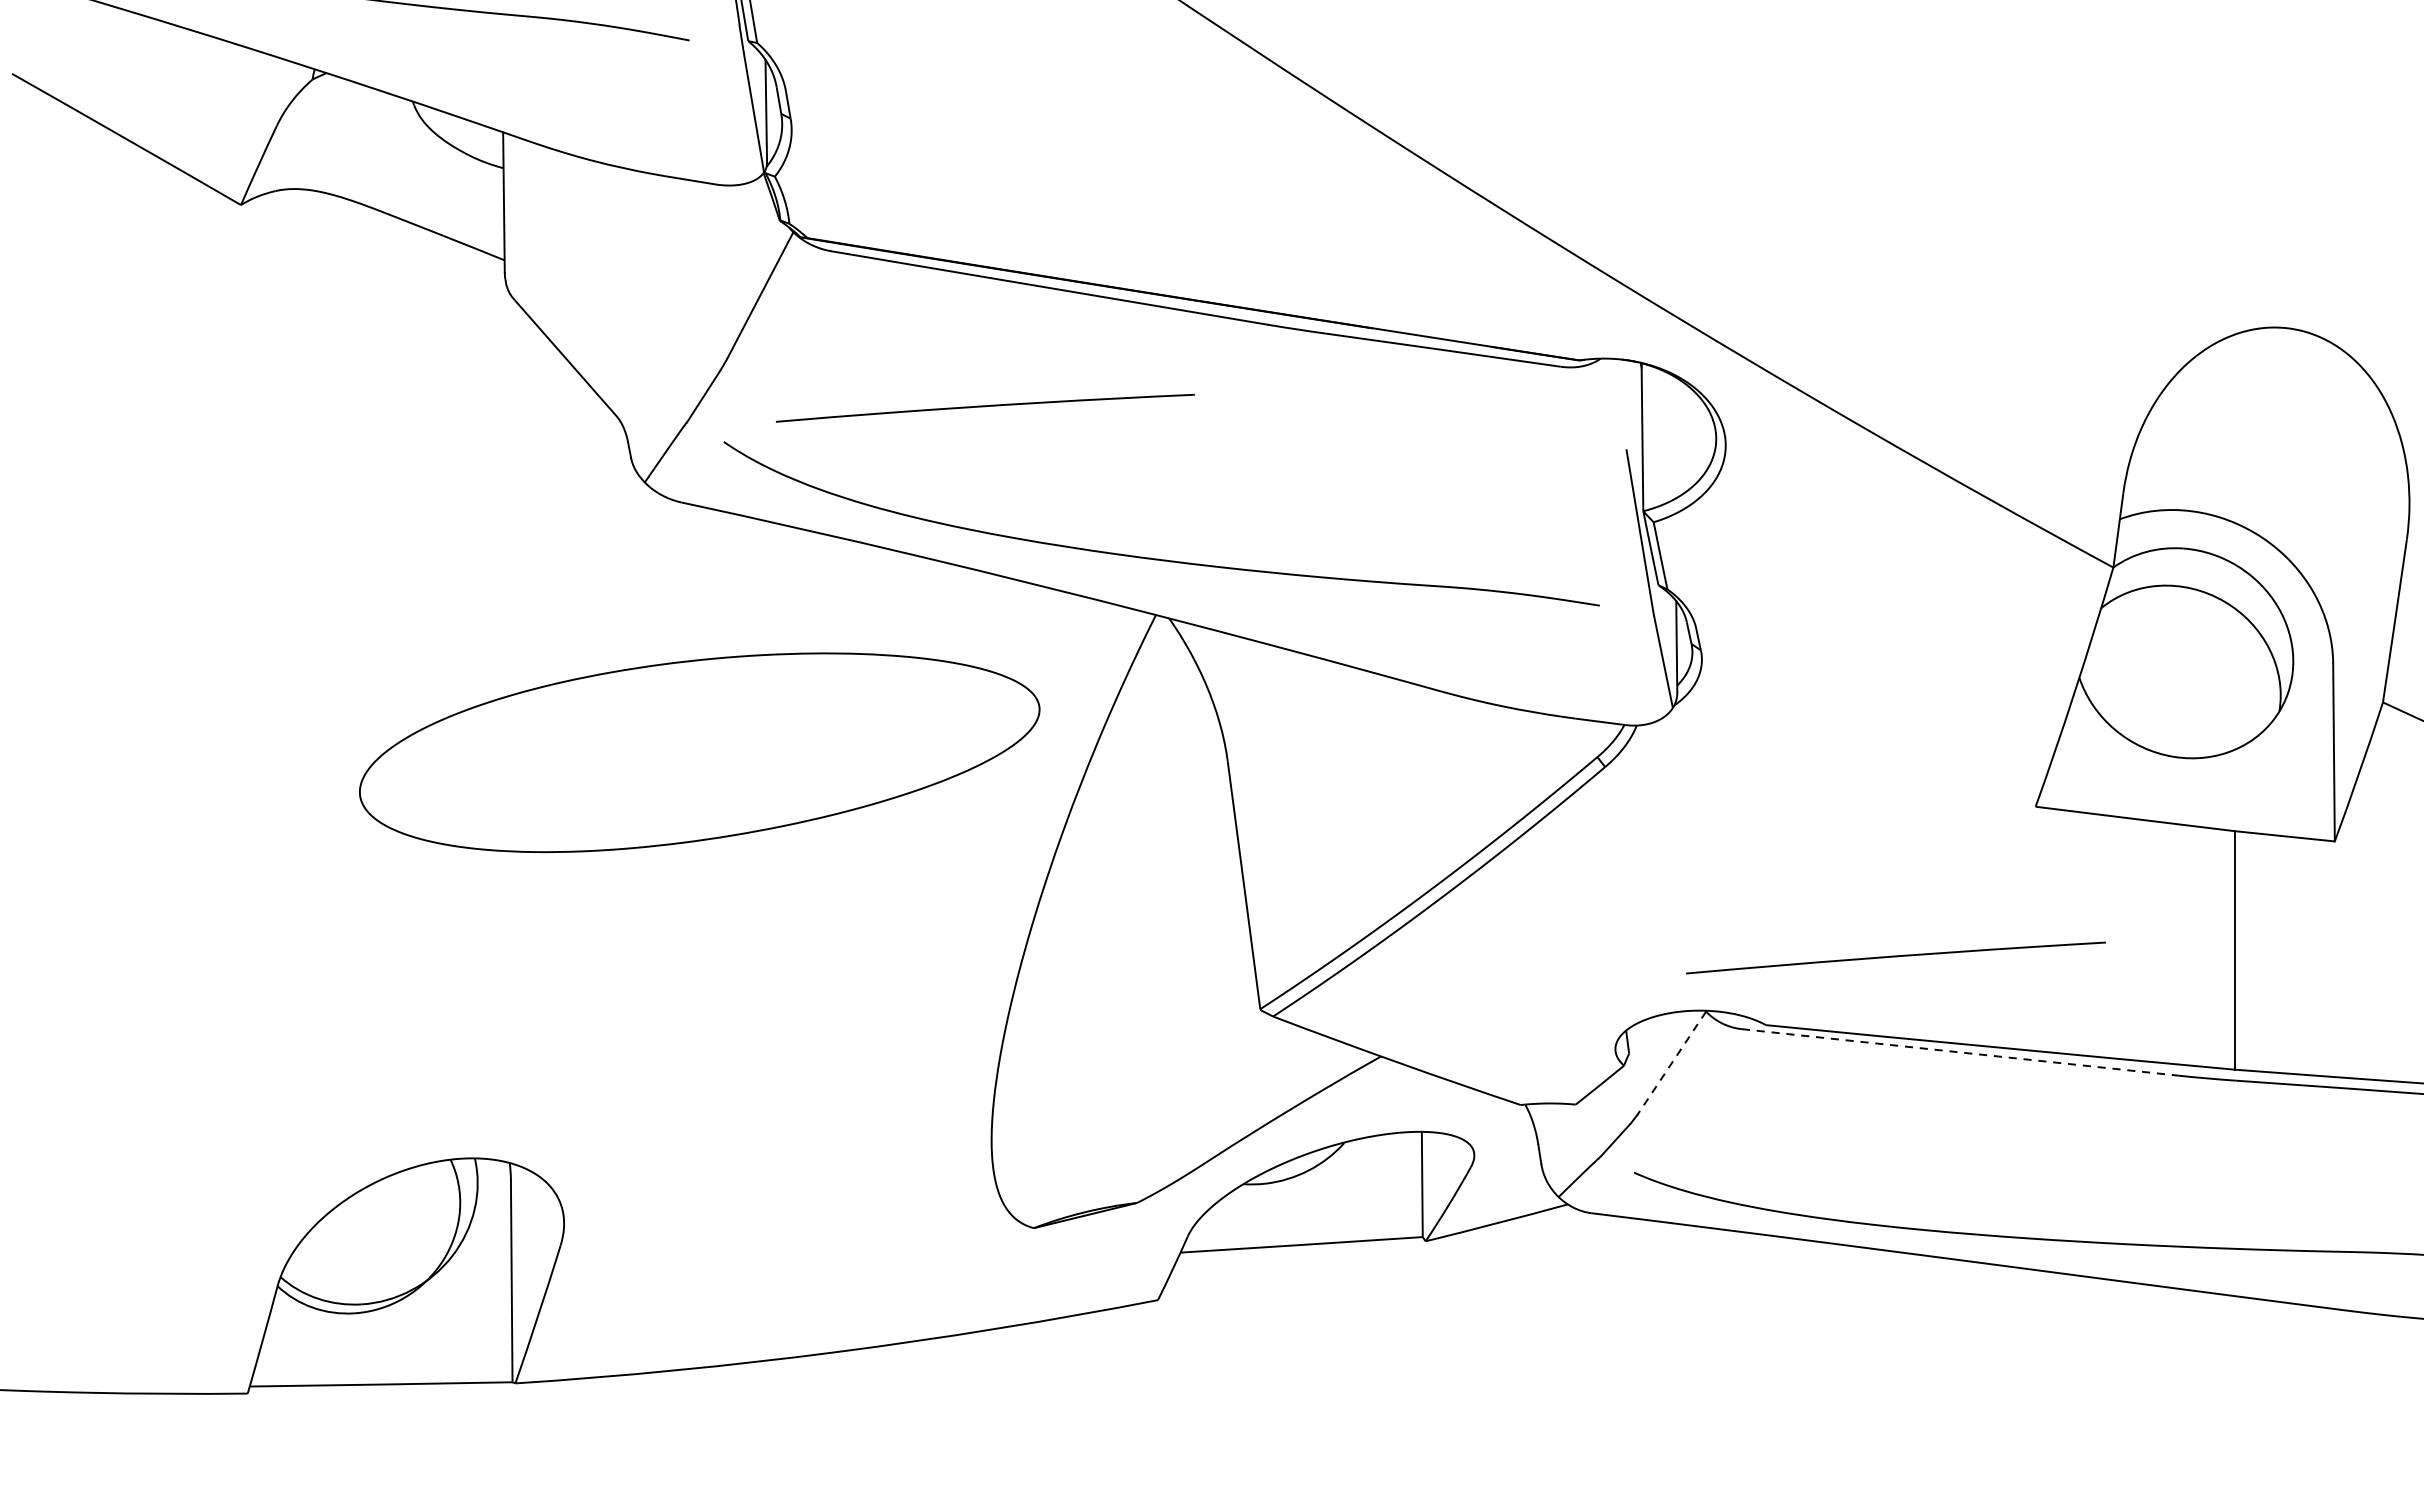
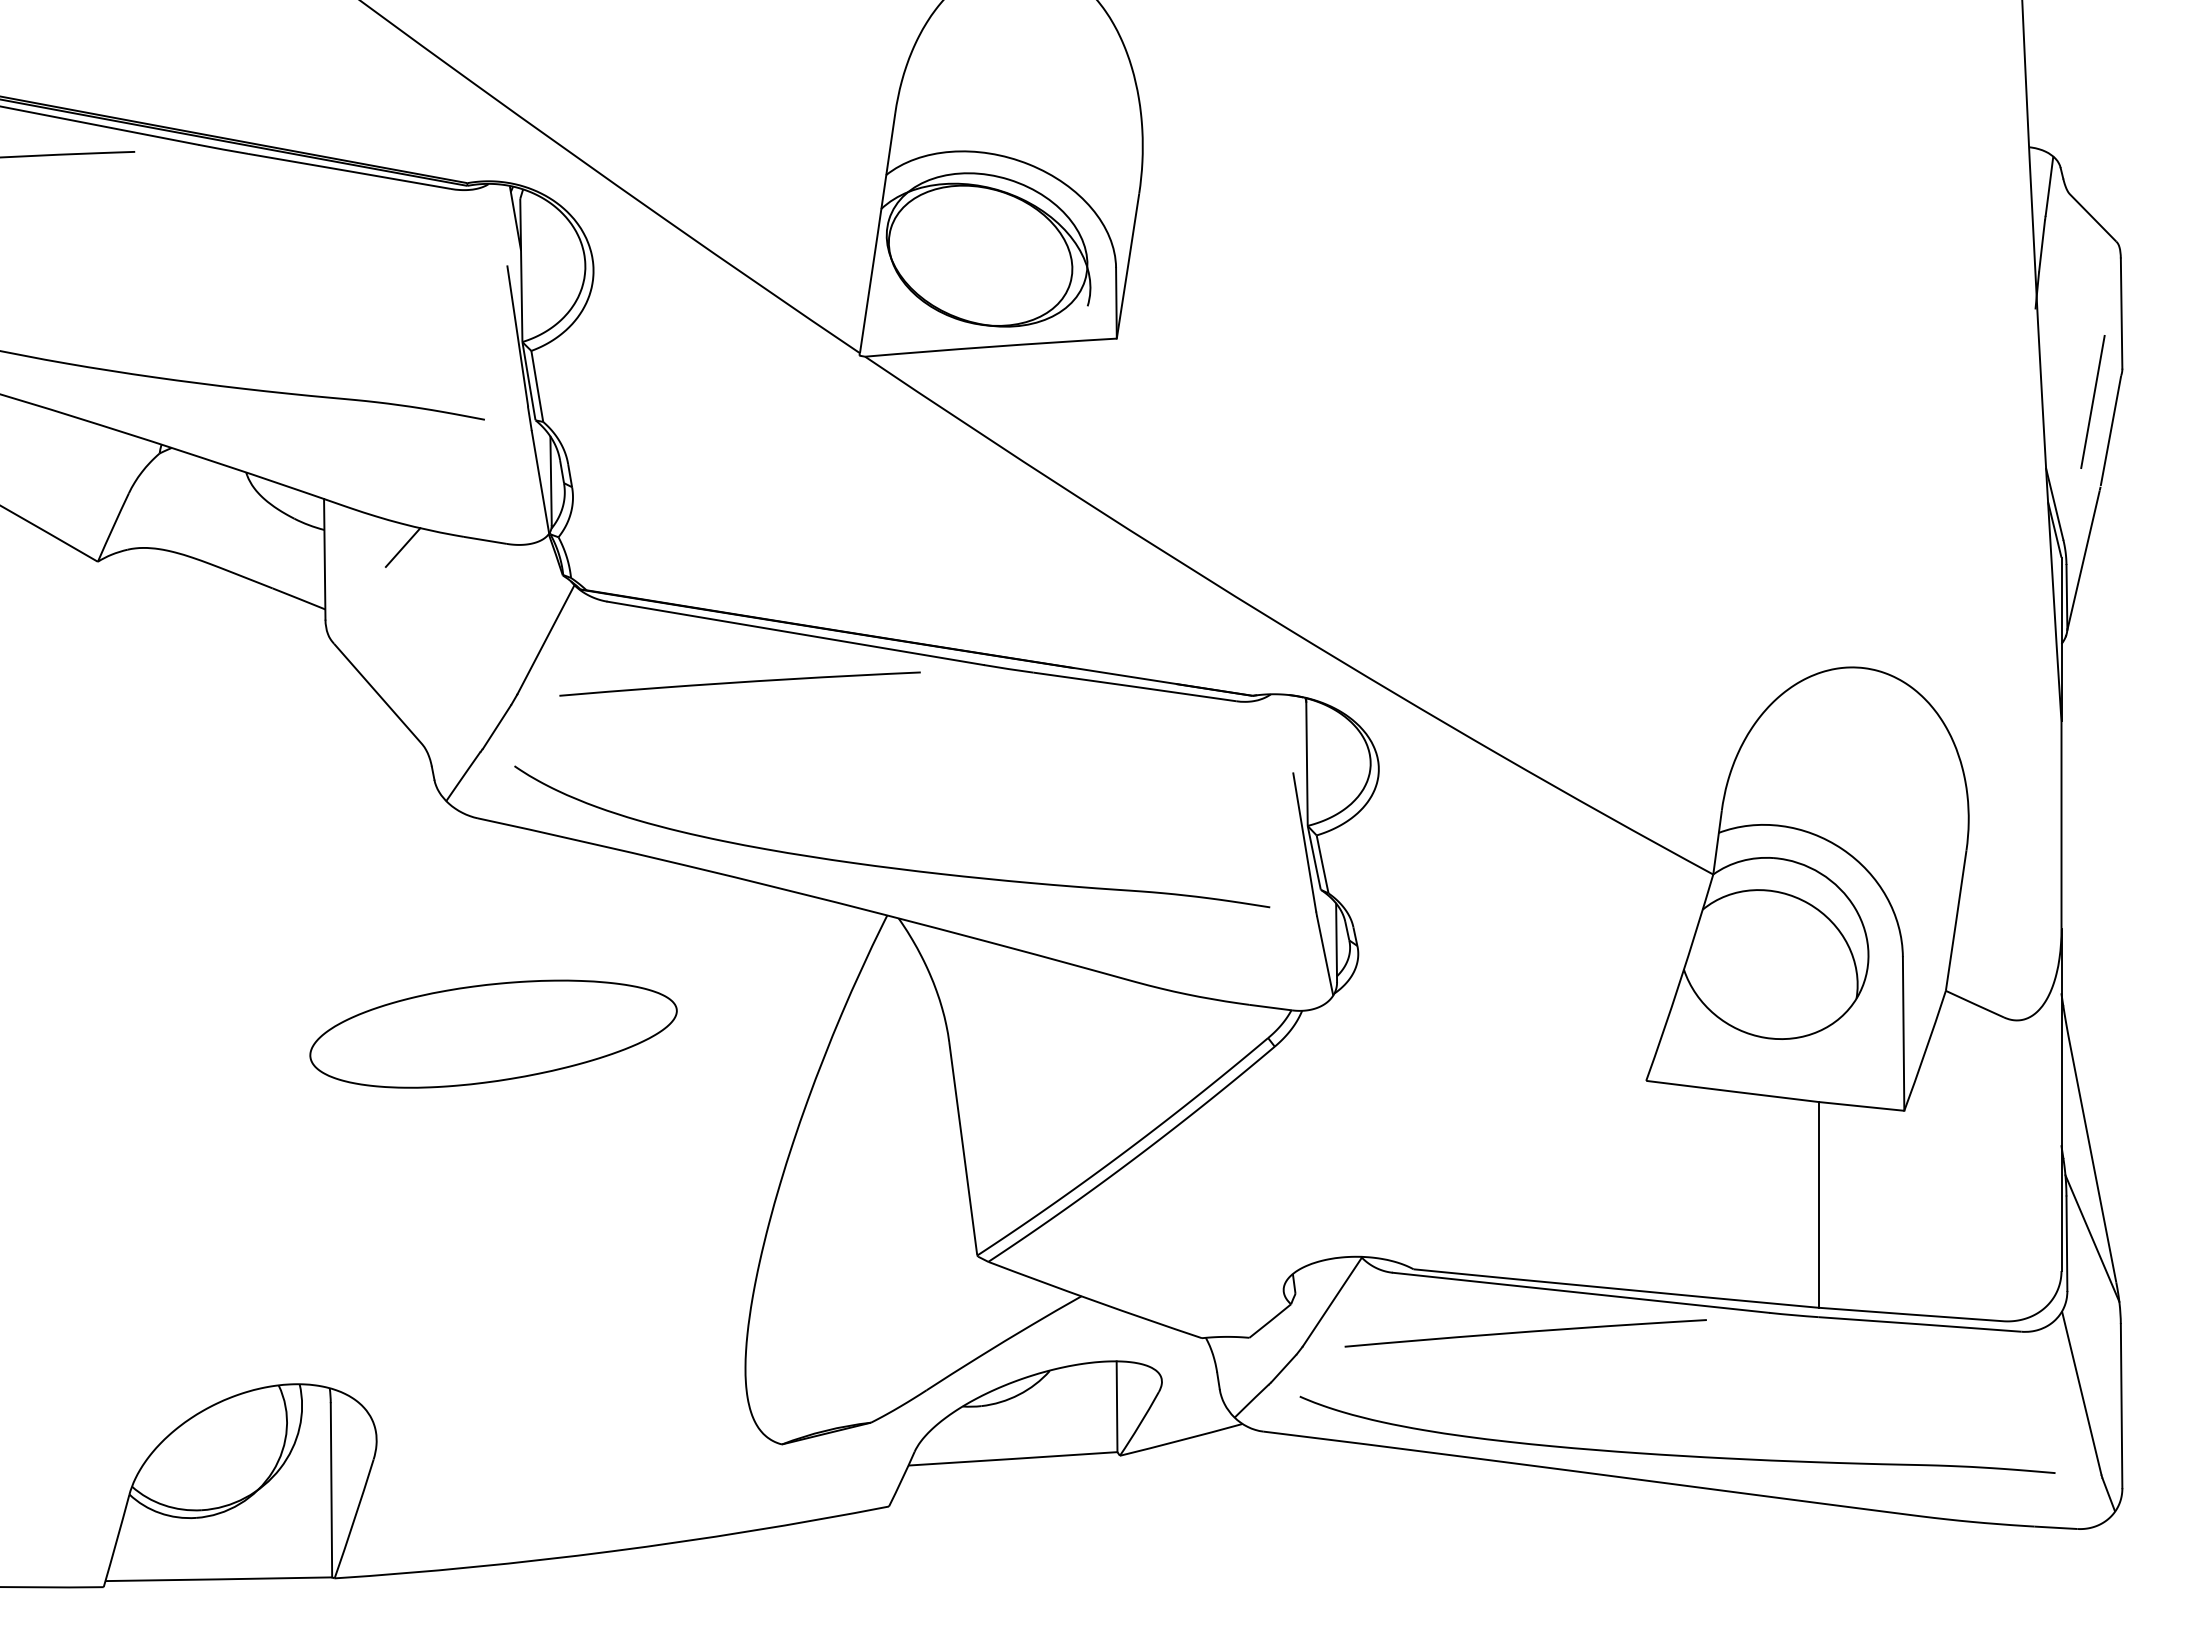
line: (594, 188) -> (402, 547), added
curve: (984, 407) -> (739, 683), moved
part: (699, 751) -> (493, 1033), size x0.62
curve: (1895, 956) -> (1525, 1332), moved
line: (1960, 1052) -> (1581, 1292), dashed -> solid
line: (1672, 1063) -> (1332, 1302), dashed -> solid

